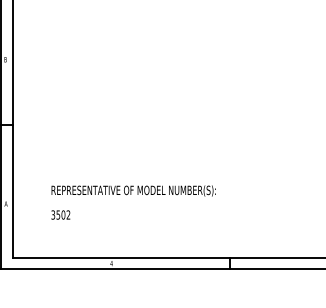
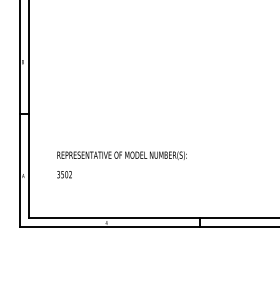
text: (132, 202) -> (121, 164), moved

